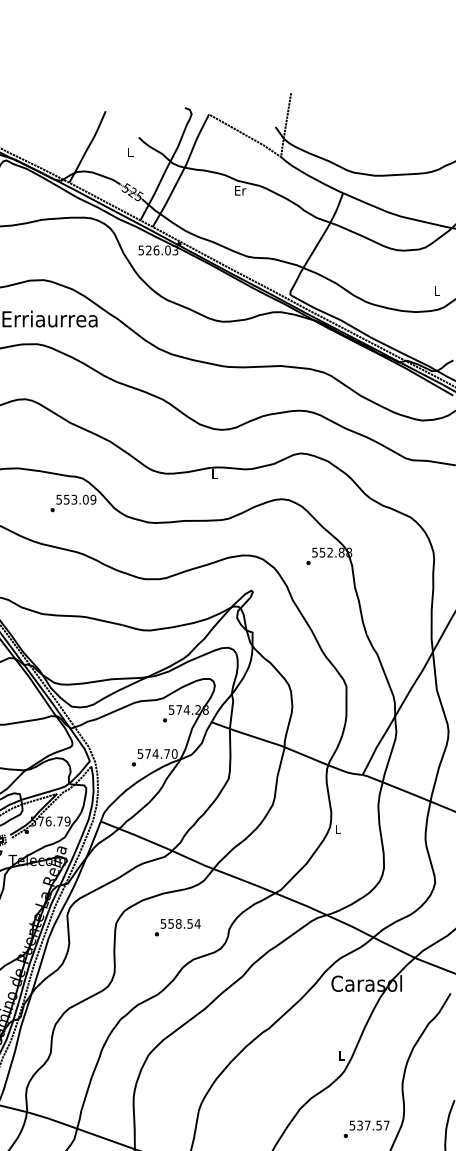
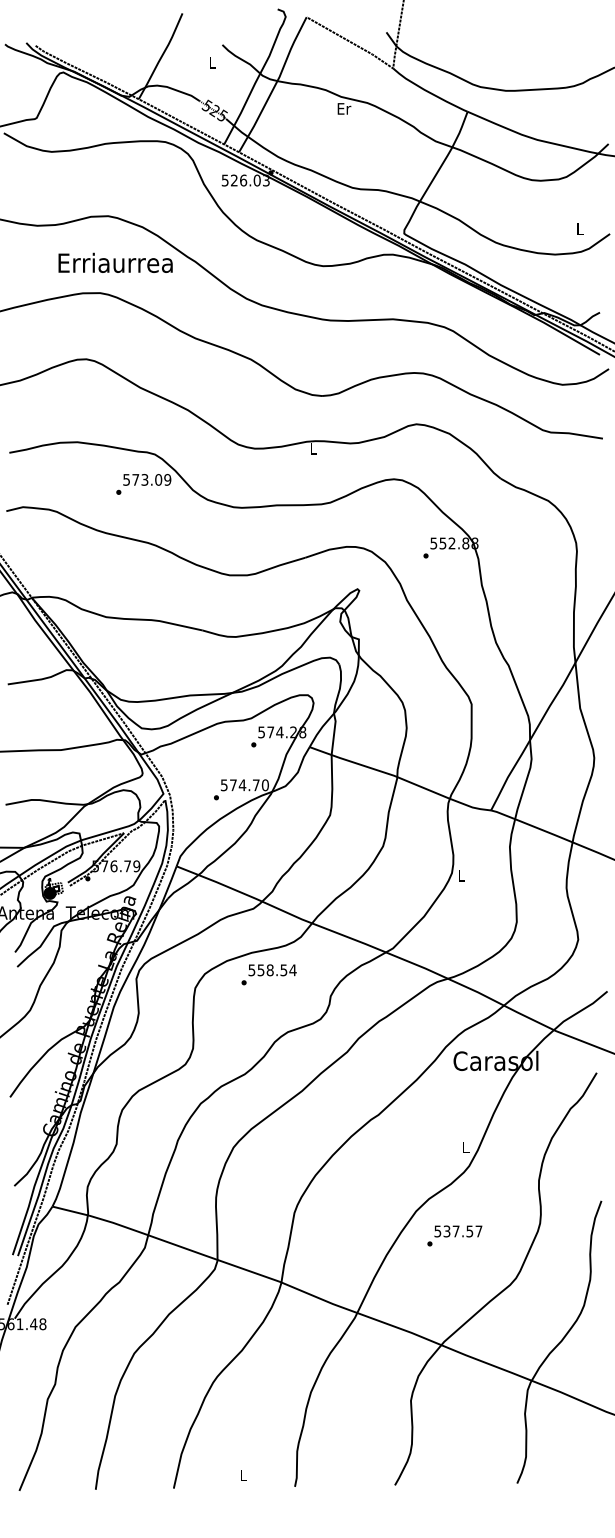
text: (66, 499) -> (135, 479), 553.09 -> 573.09
text: (177, 927) -> (268, 974), moved
text: (366, 1128) -> (454, 1235), moved

